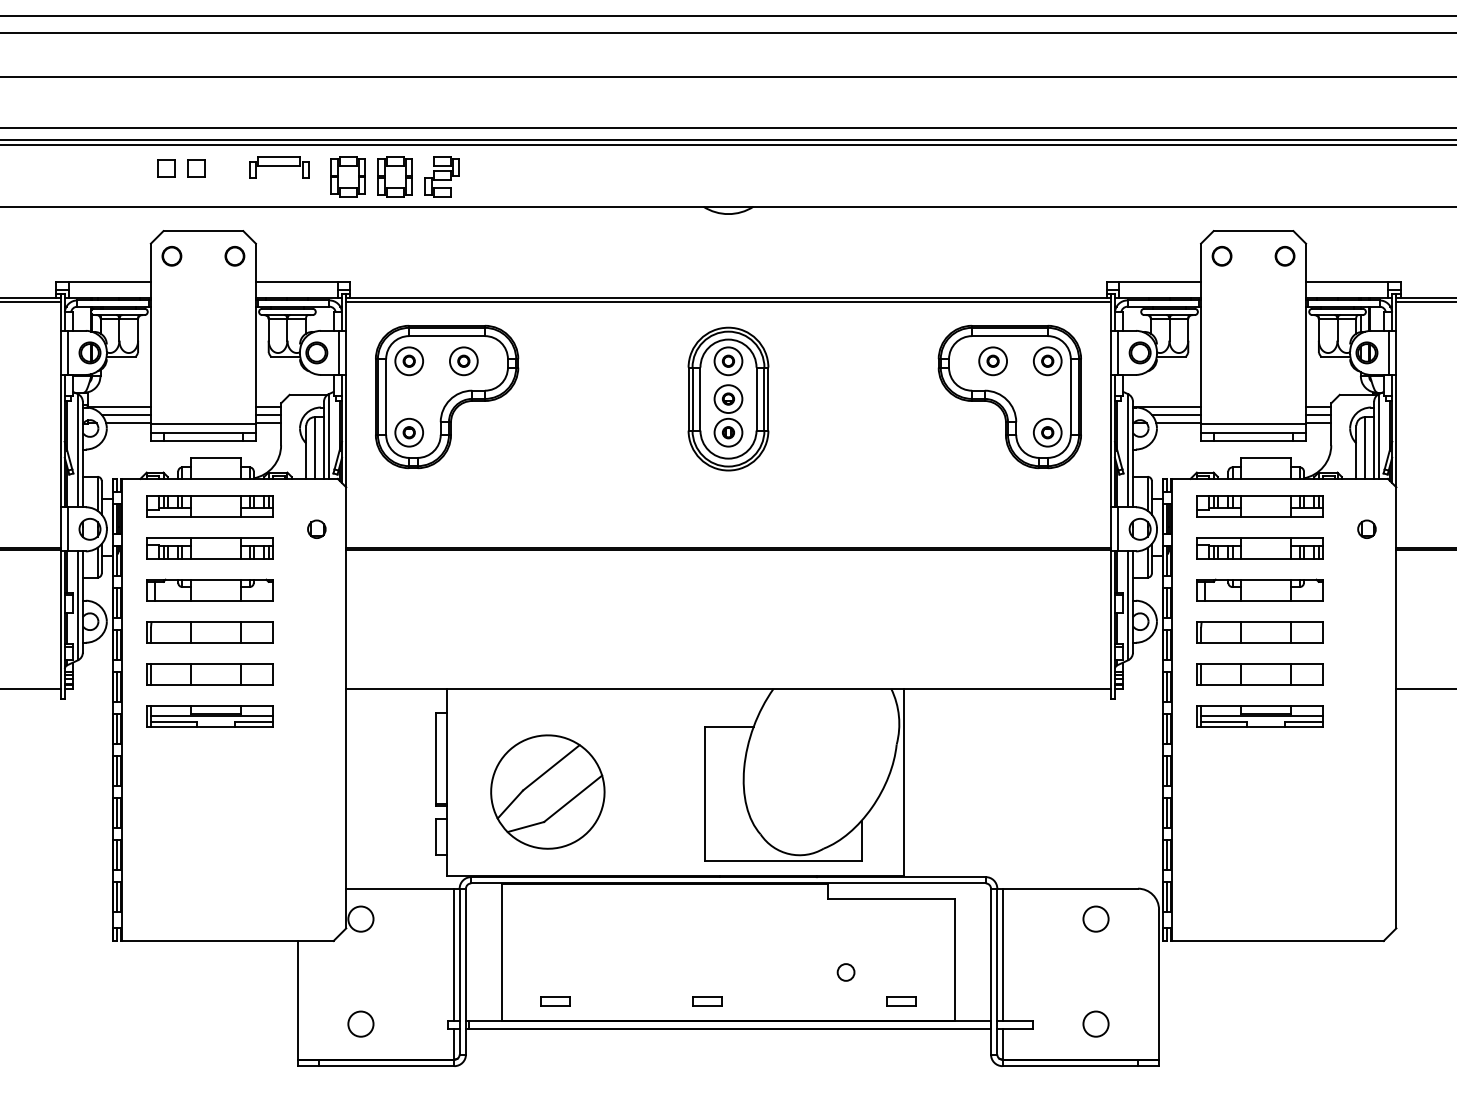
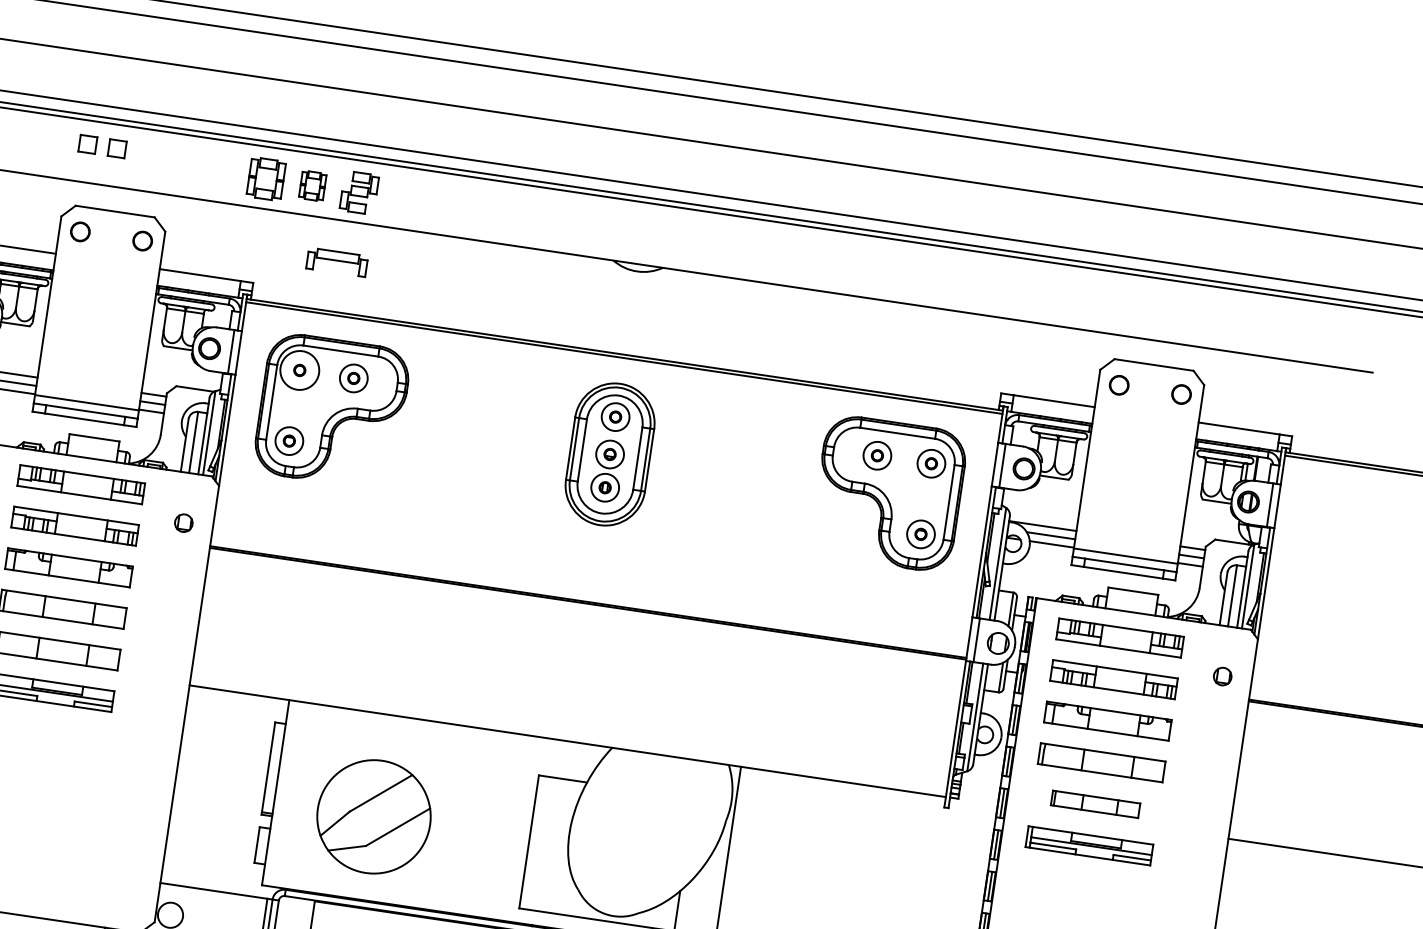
part: (279, 167) -> (337, 261), moved
part: (394, 176) -> (312, 185), size x0.7
circle: (409, 361) -> (300, 370), size x1.4
part: (1259, 674) -> (1095, 804), size x0.7

